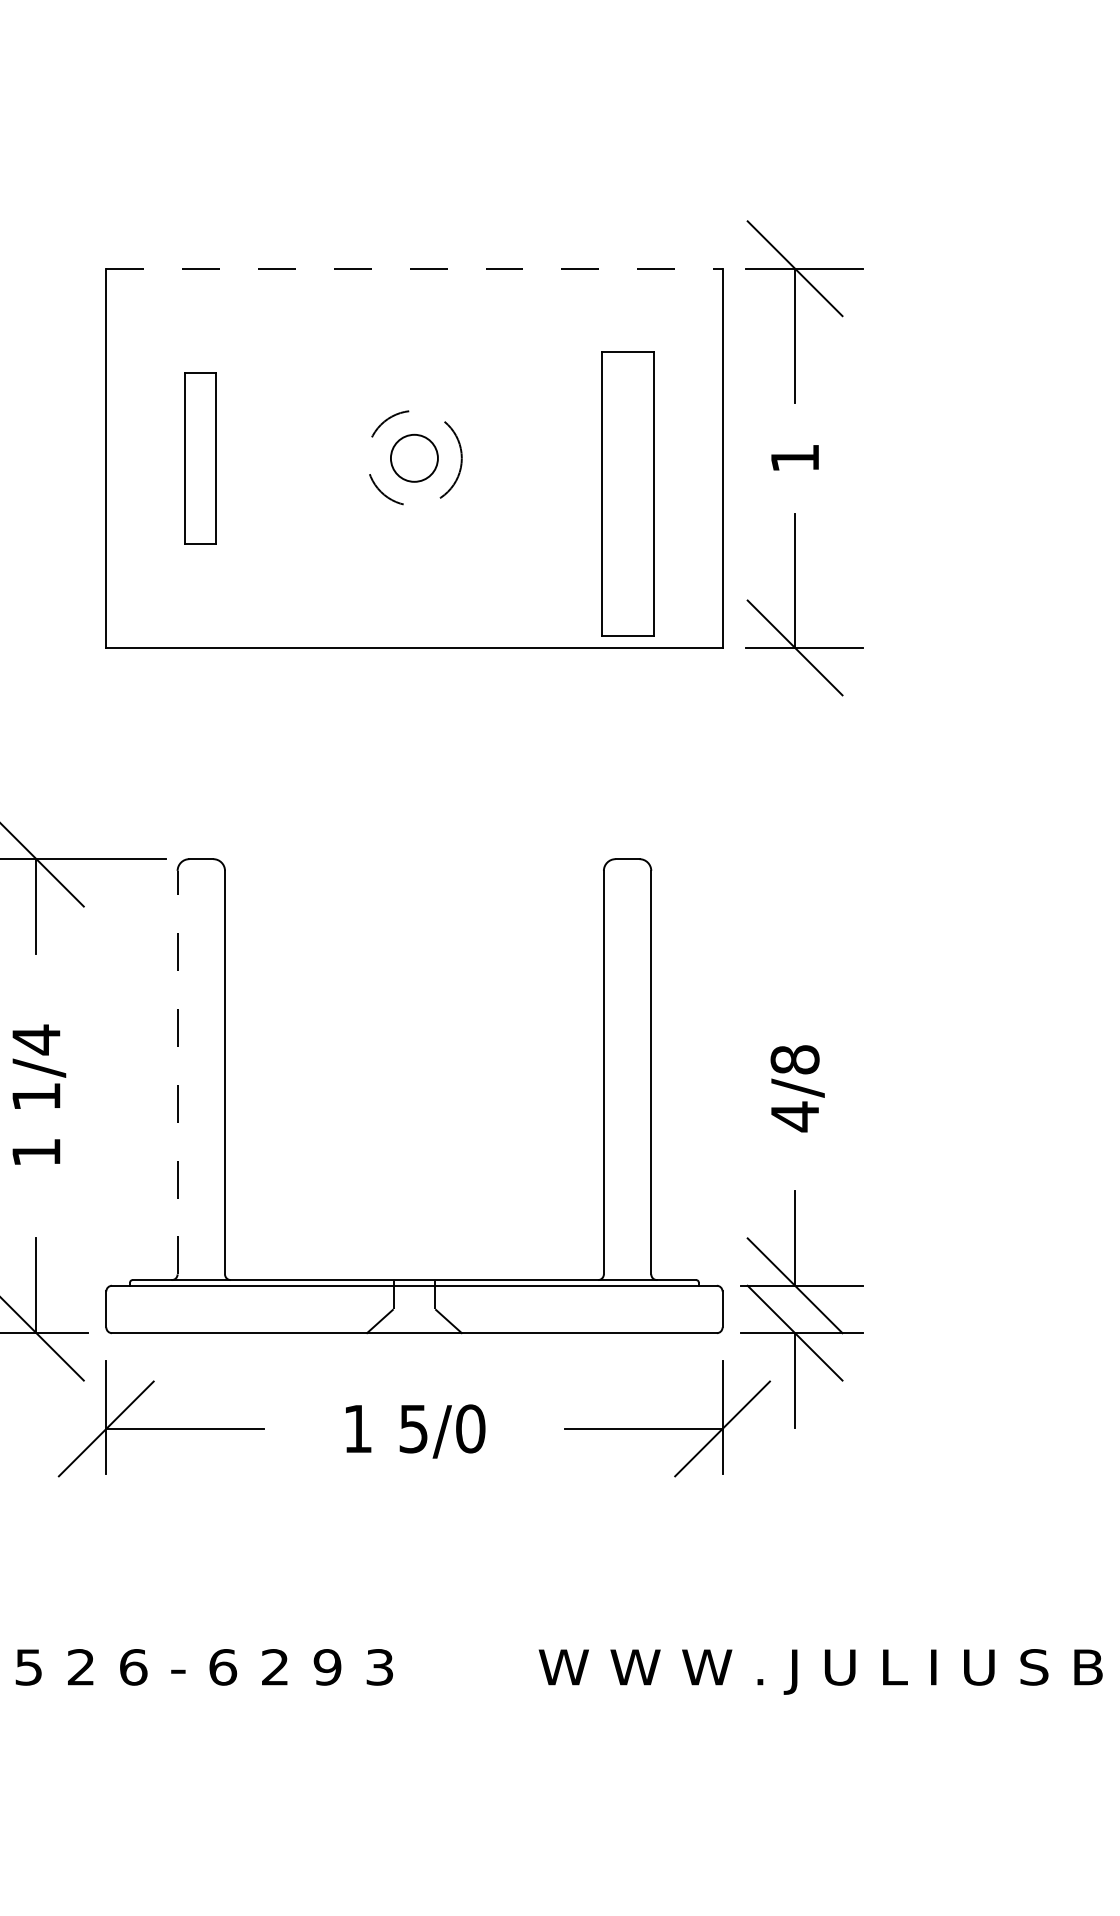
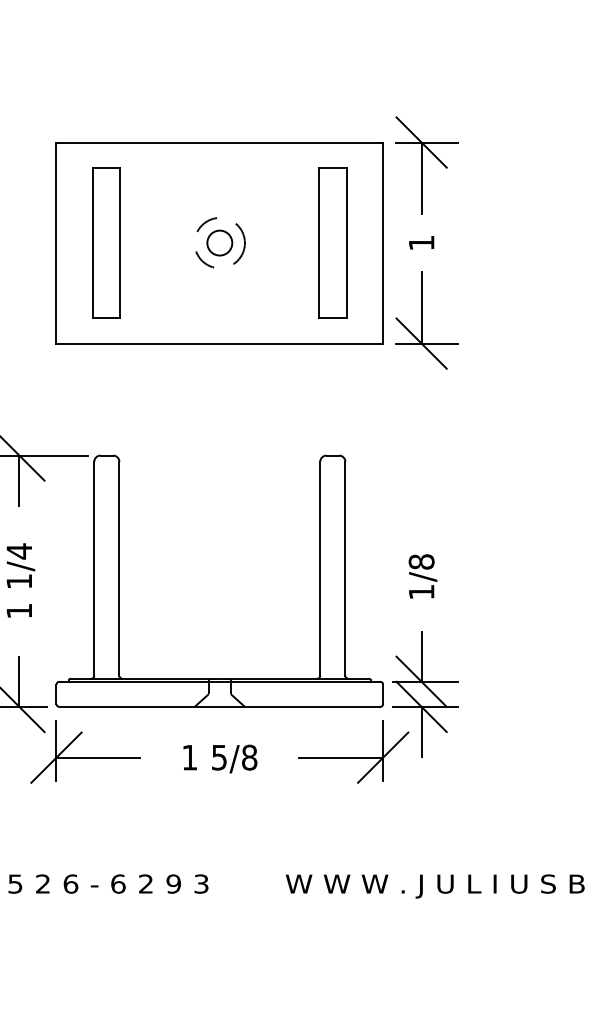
line: (415, 268) -> (220, 142), dashed -> solid
part: (200, 457) -> (106, 242), size x1.67
part: (626, 493) -> (332, 242), moved
line: (178, 1072) -> (94, 568), dashed -> solid
text: (794, 1117) -> (421, 592), 4/8 -> 1/8
text: (470, 1428) -> (249, 757), 5/0 -> 5/8

